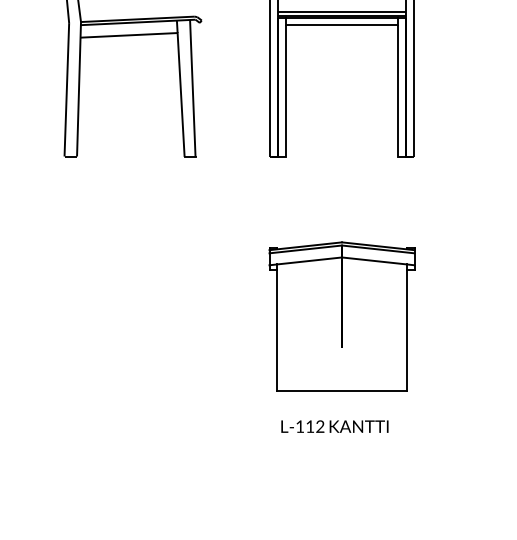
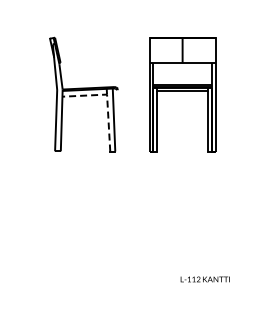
line: (178, 45) -> (107, 100), solid -> dashed
part: (341, 315) -> (182, 224), removed
text: (333, 426) -> (204, 279), moved

